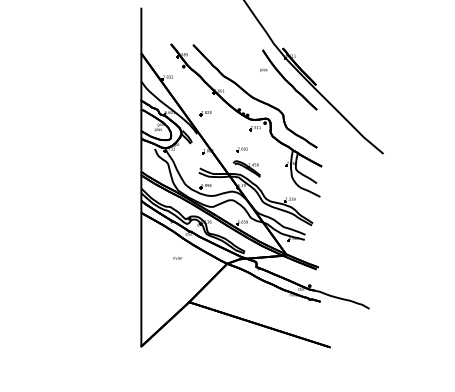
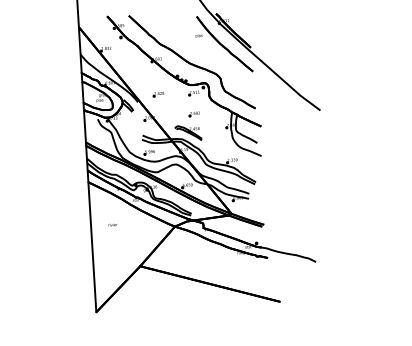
part: (205, 113) -> (158, 94), moved
part: (241, 149) -> (193, 113), moved
text: (177, 257) -> (112, 224), moved

